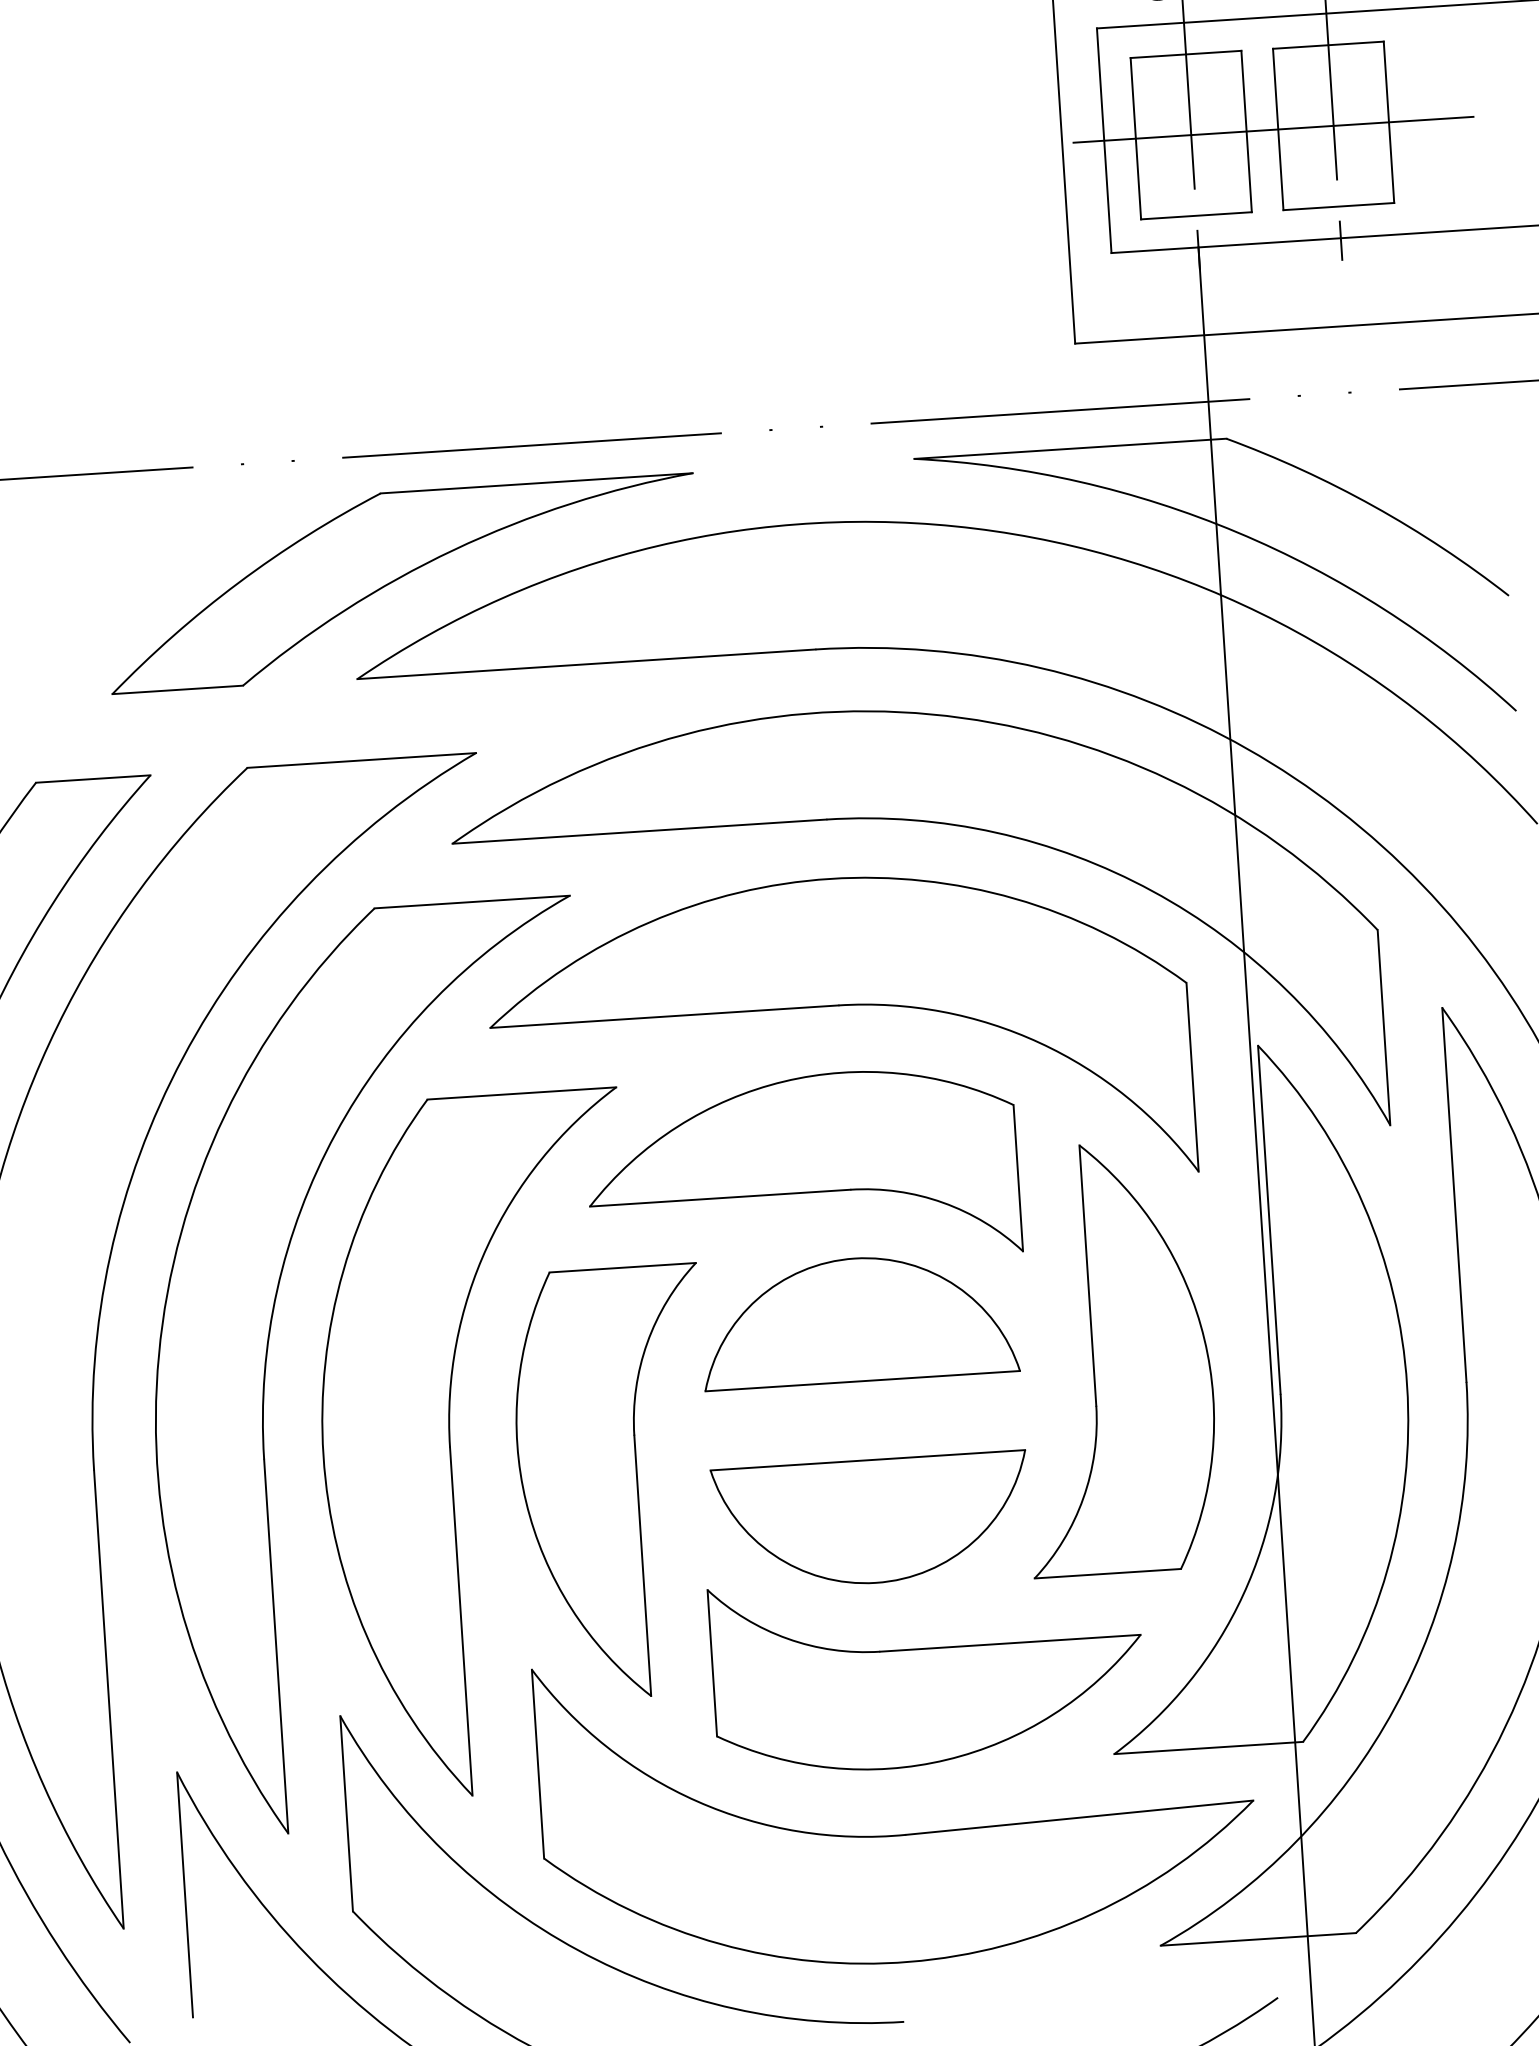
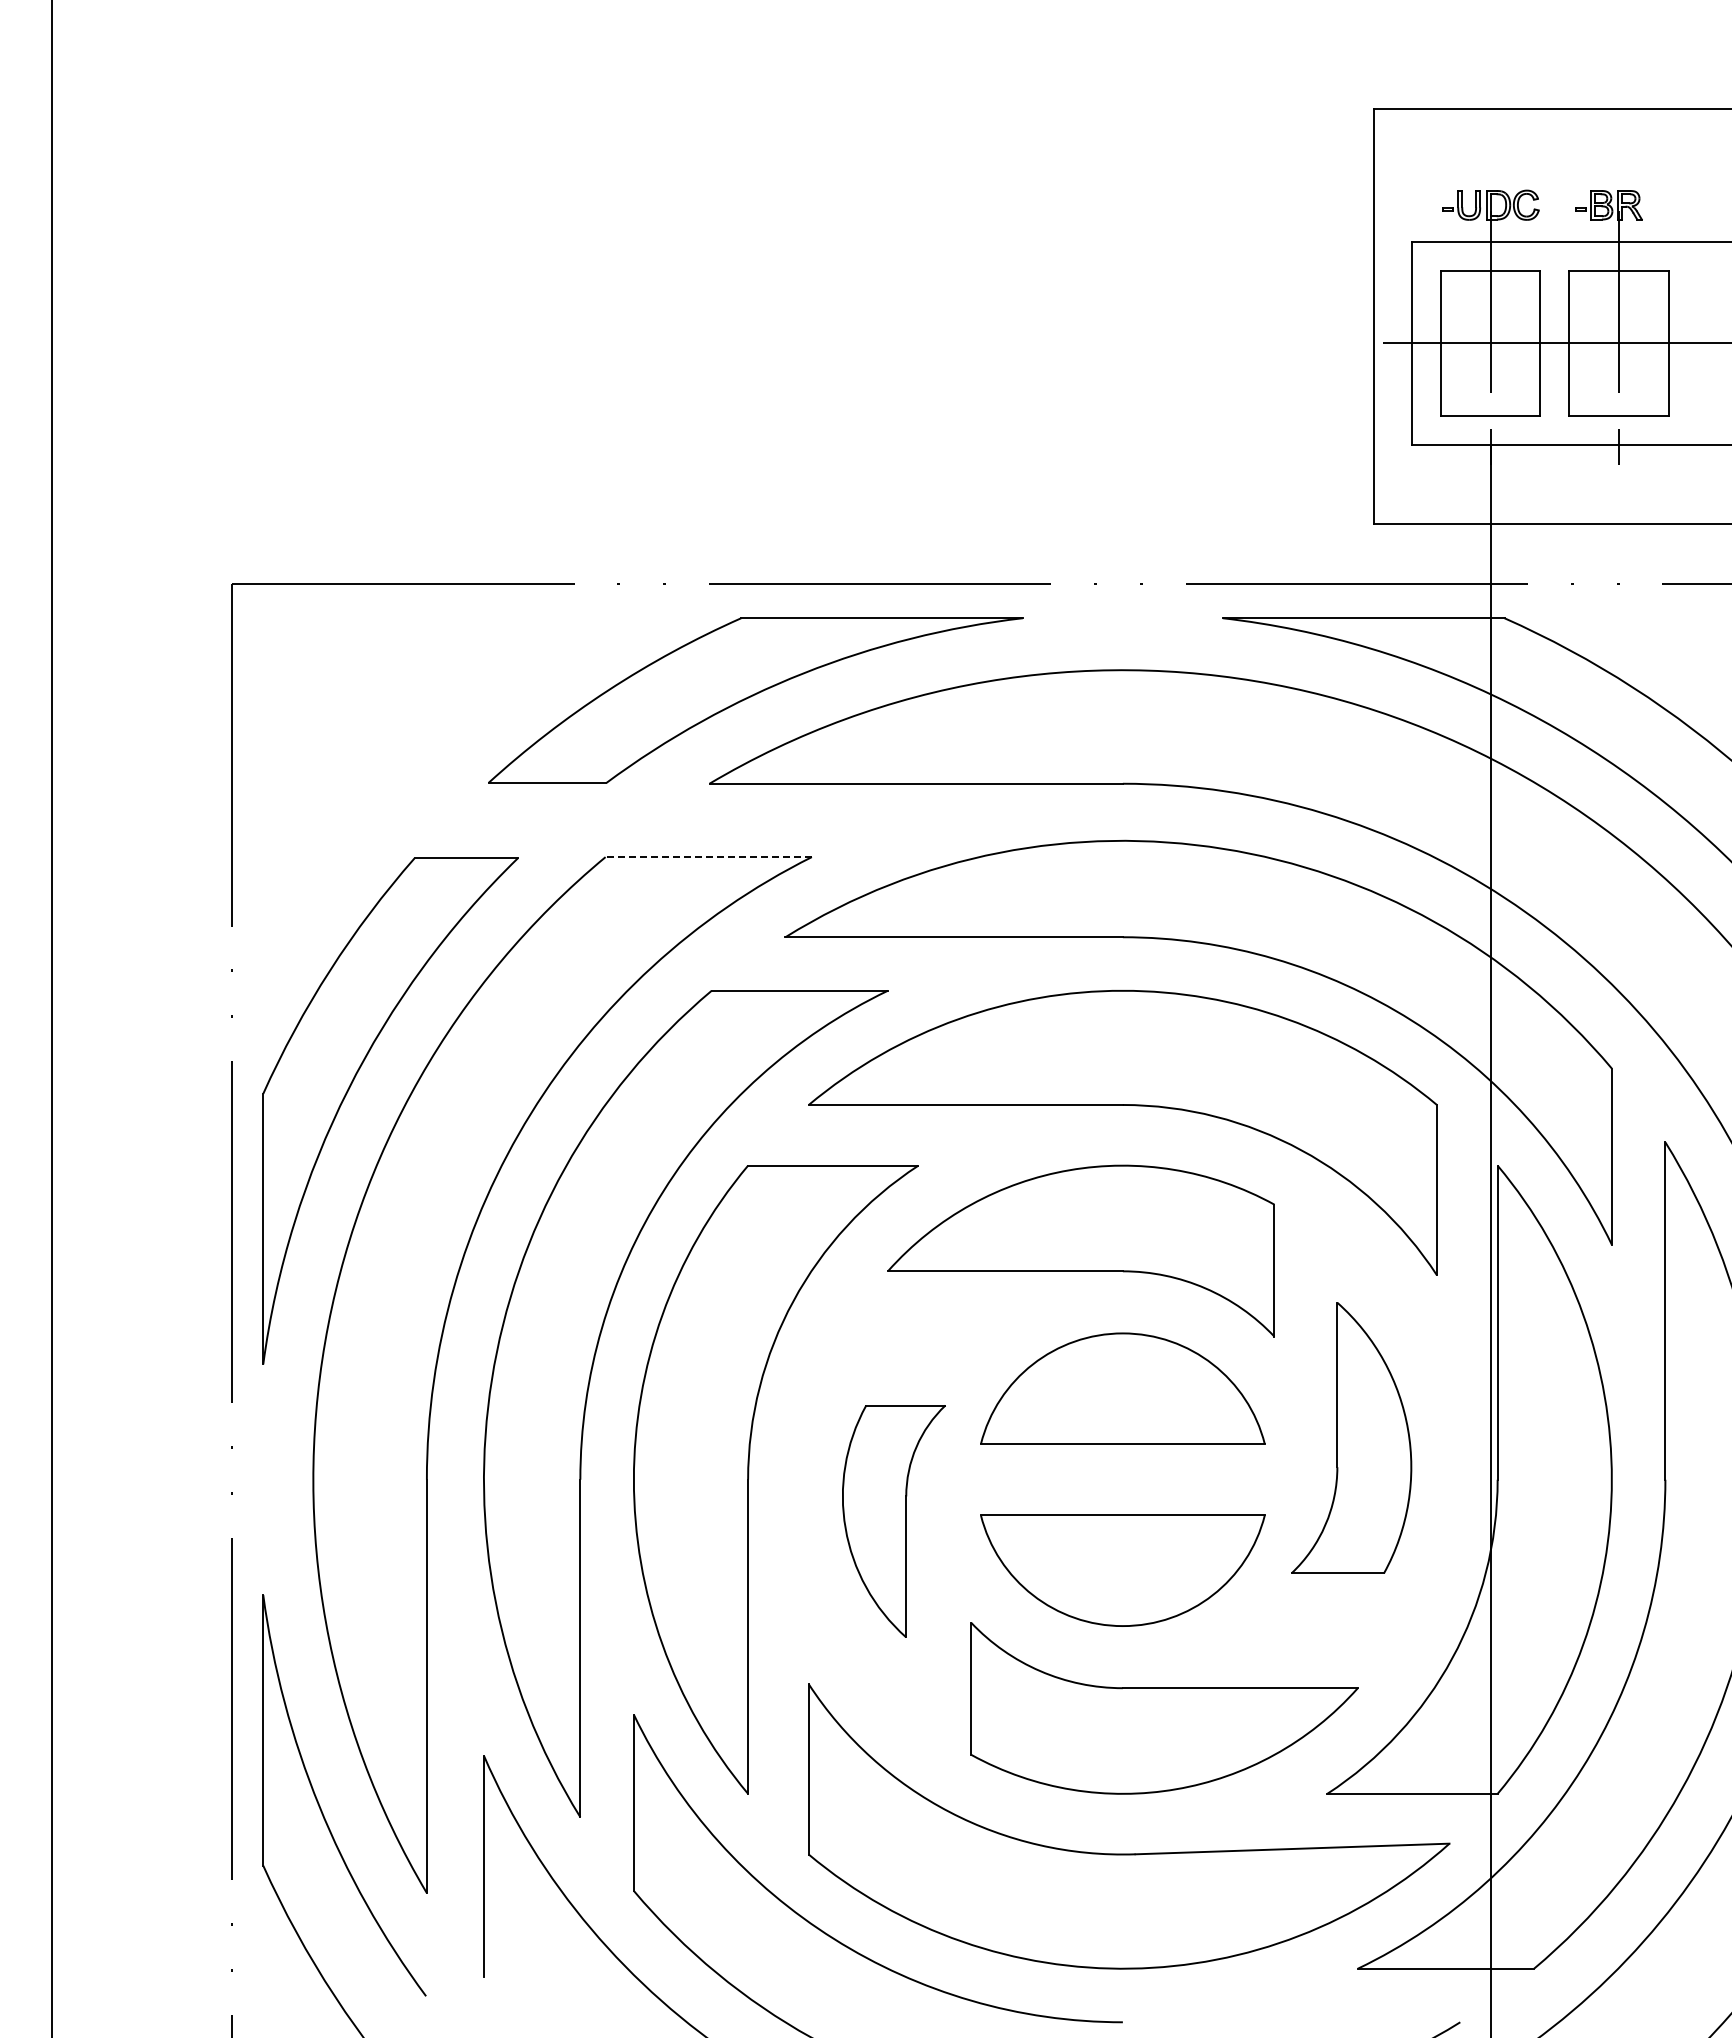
line: (361, 760) -> (708, 857), solid -> dashed
part: (1115, 1357) -> (1351, 1437), size x0.7
part: (614, 1483) -> (893, 1521), size x0.6

